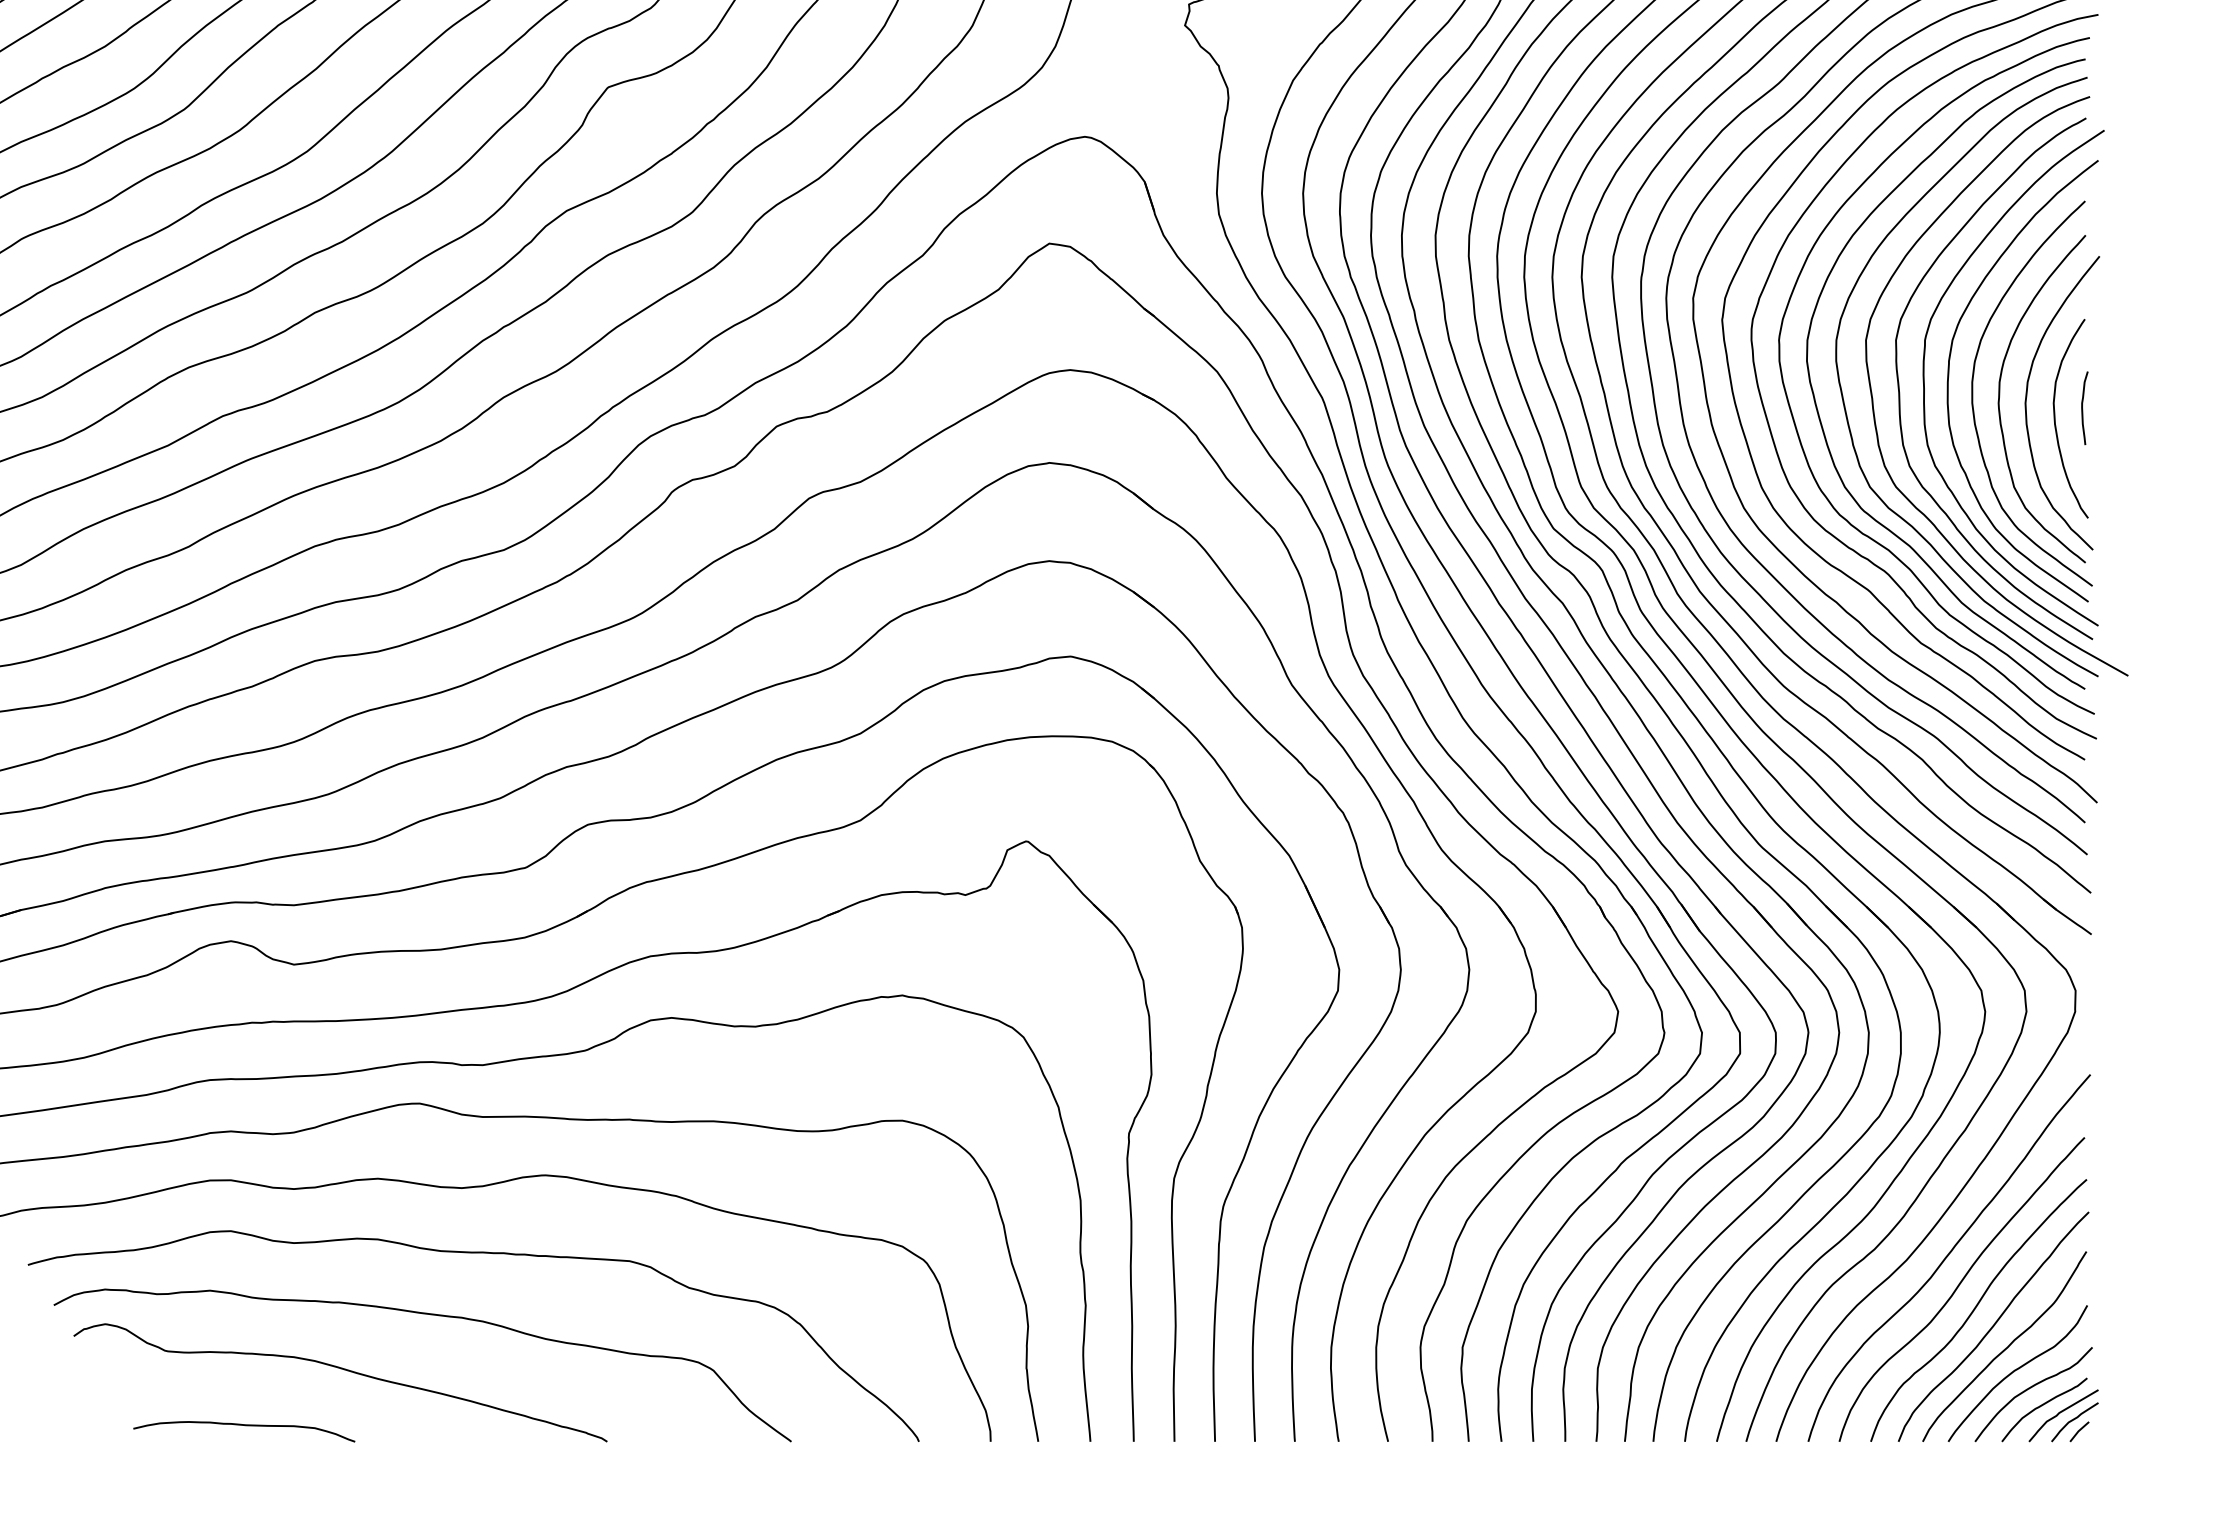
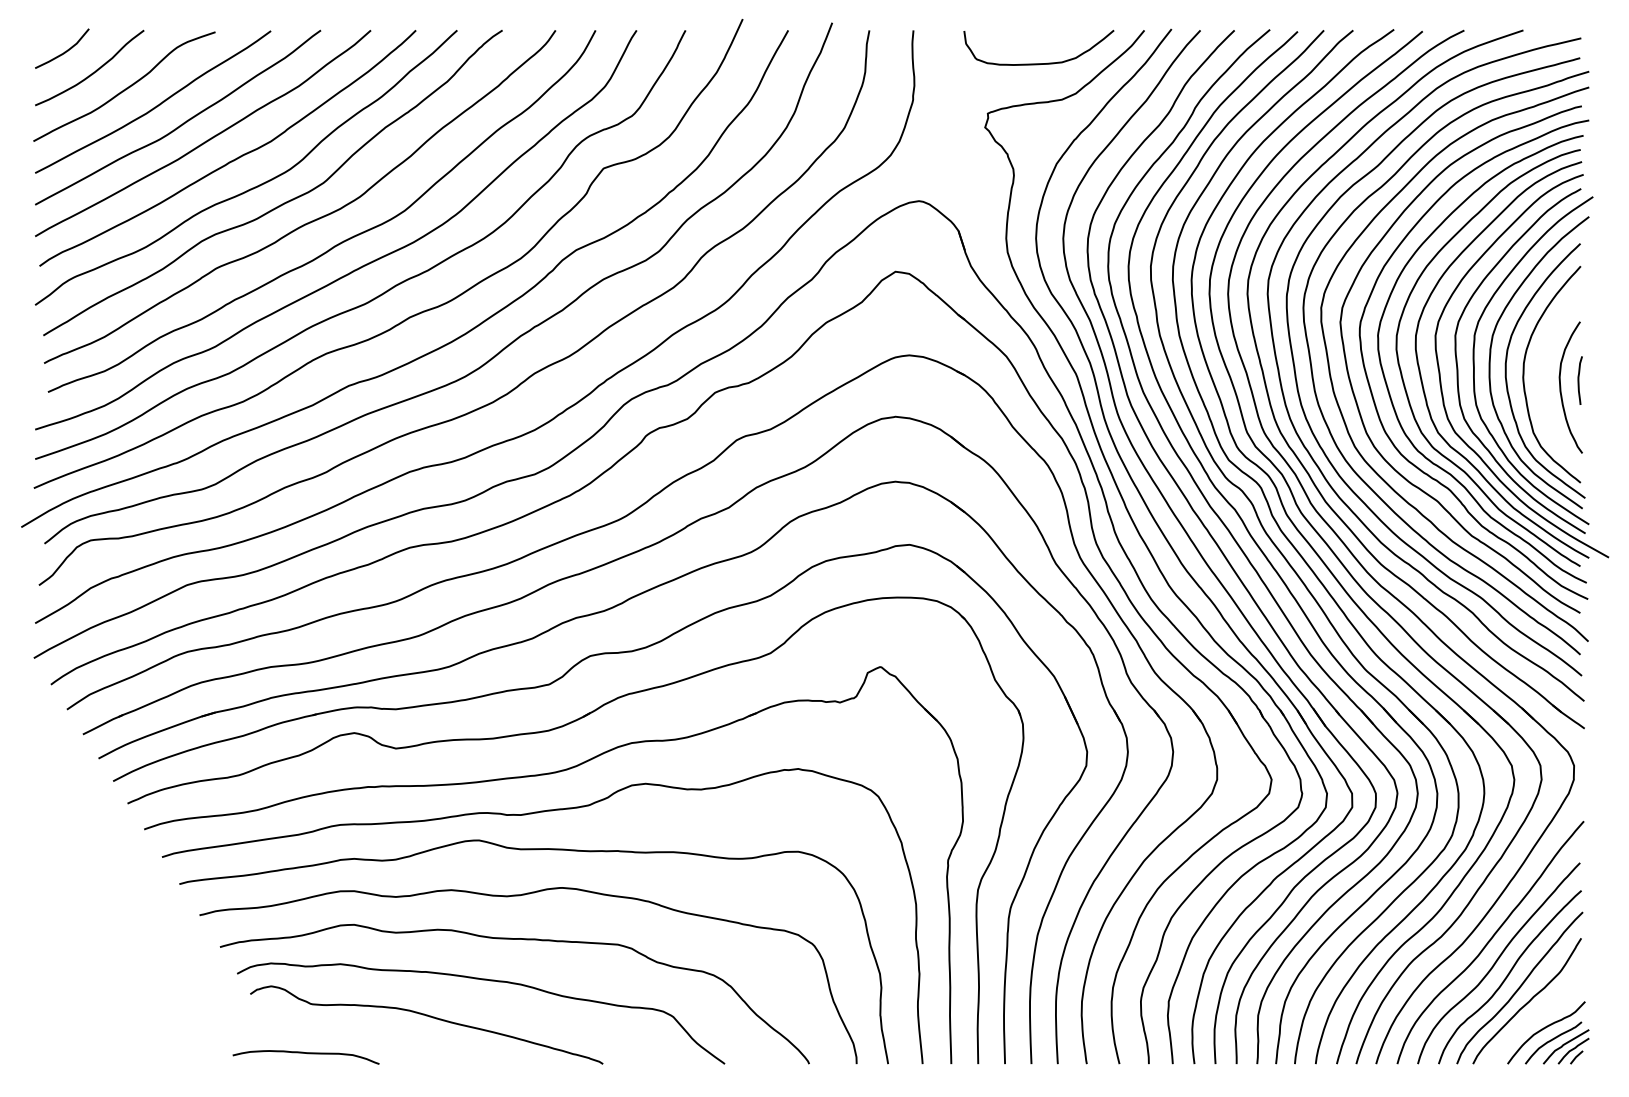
curve: (2027, 400) -> (1542, 375), removed
curve: (2017, 1371) -> (1535, 1017), removed
curve: (246, 1427) -> (307, 1054), moved

